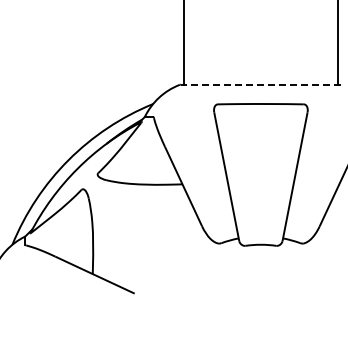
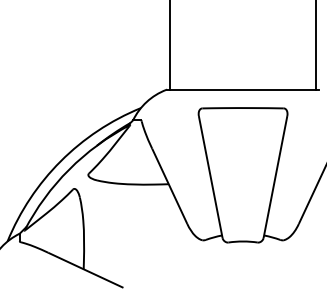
line: (260, 84) -> (242, 89), dashed -> solid

